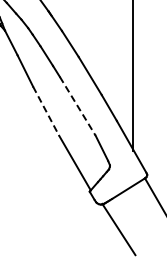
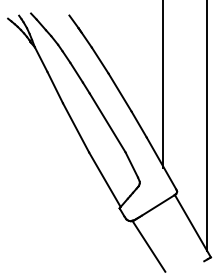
line: (77, 106) -> (107, 123), dashed -> solid
line: (46, 110) -> (76, 127), dashed -> solid

